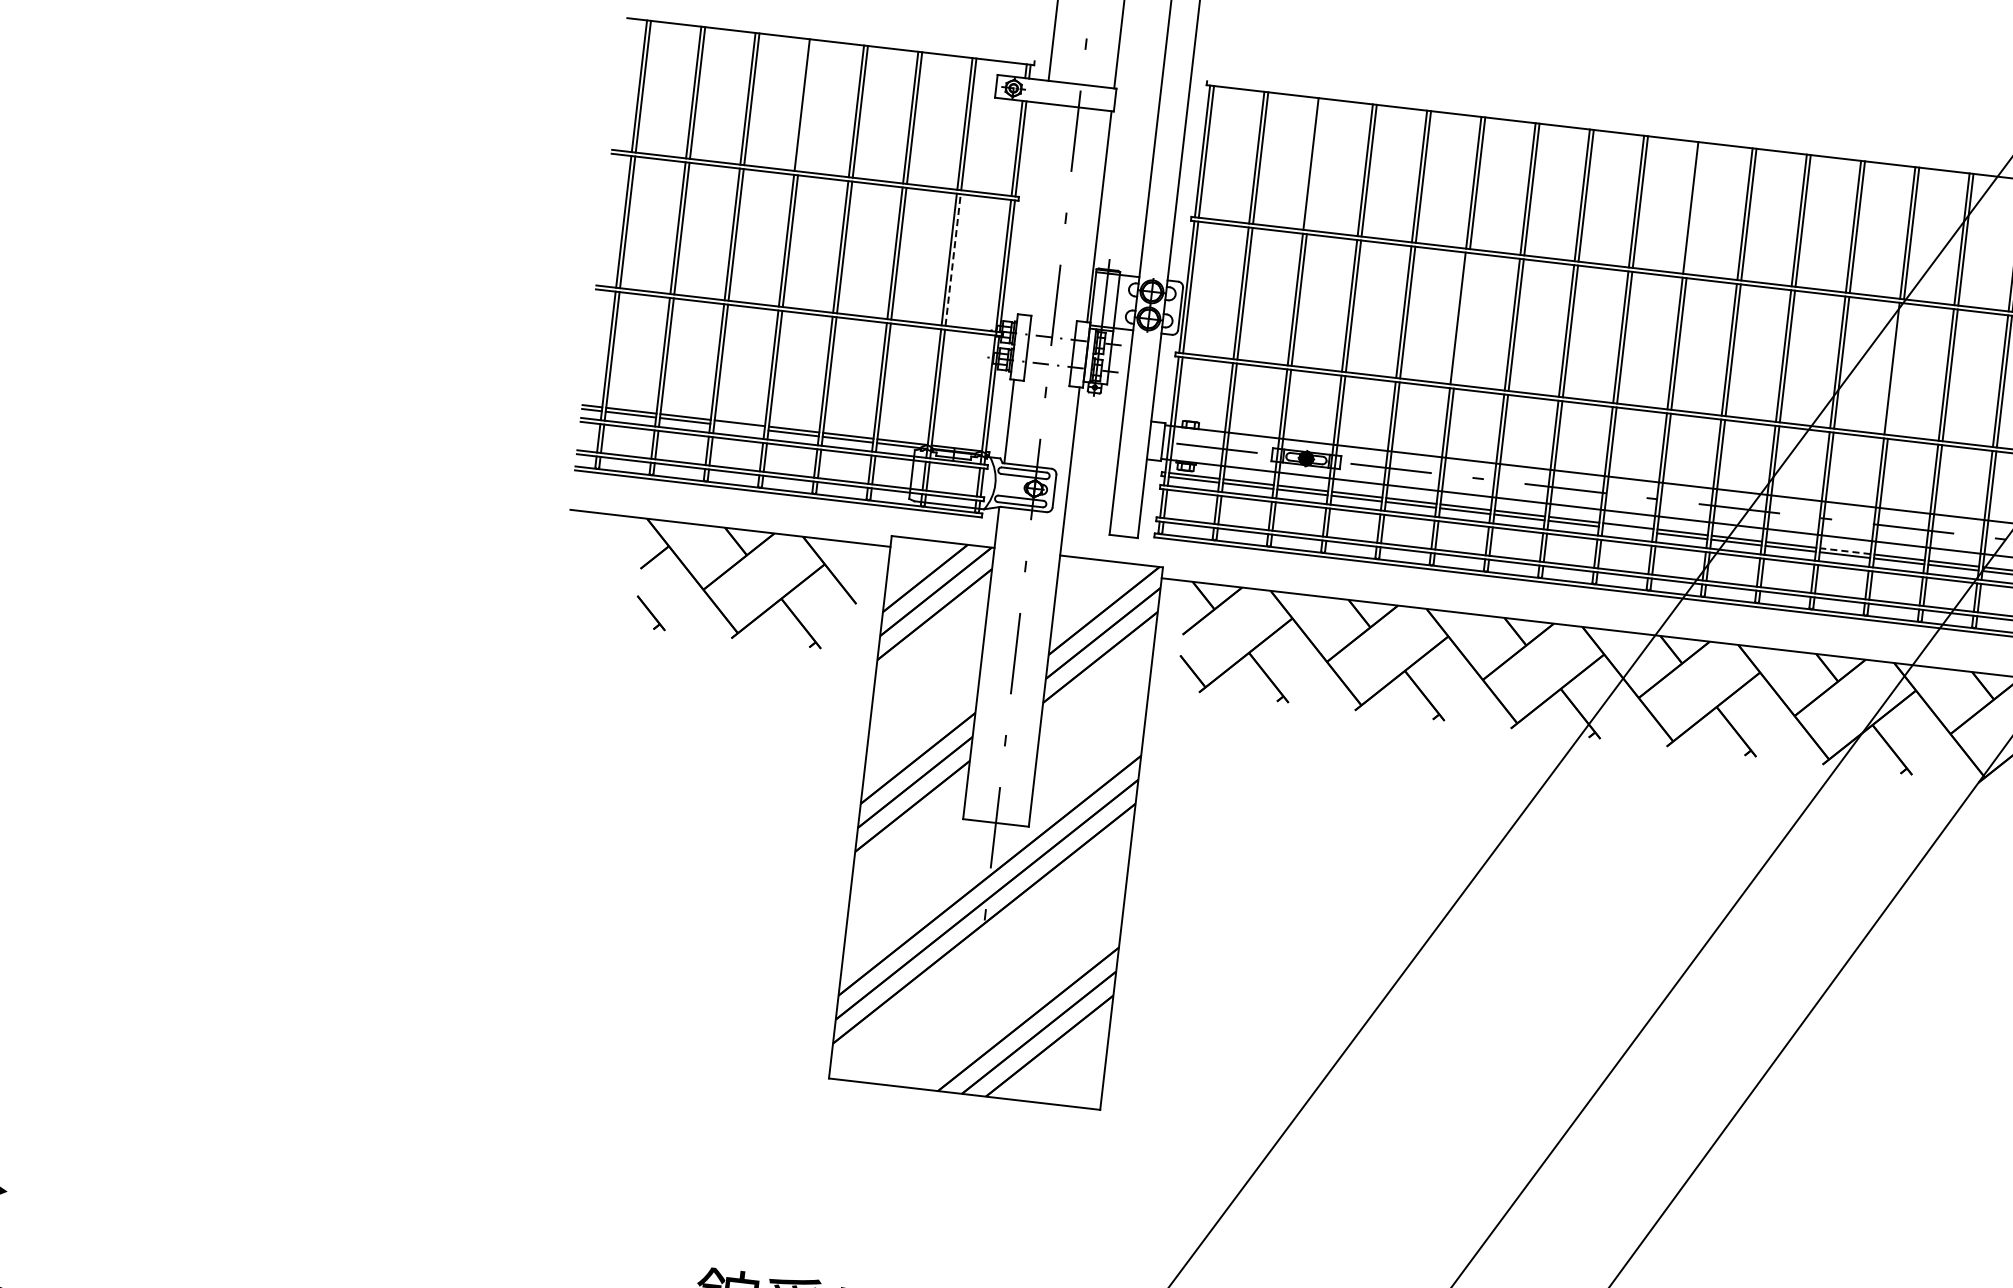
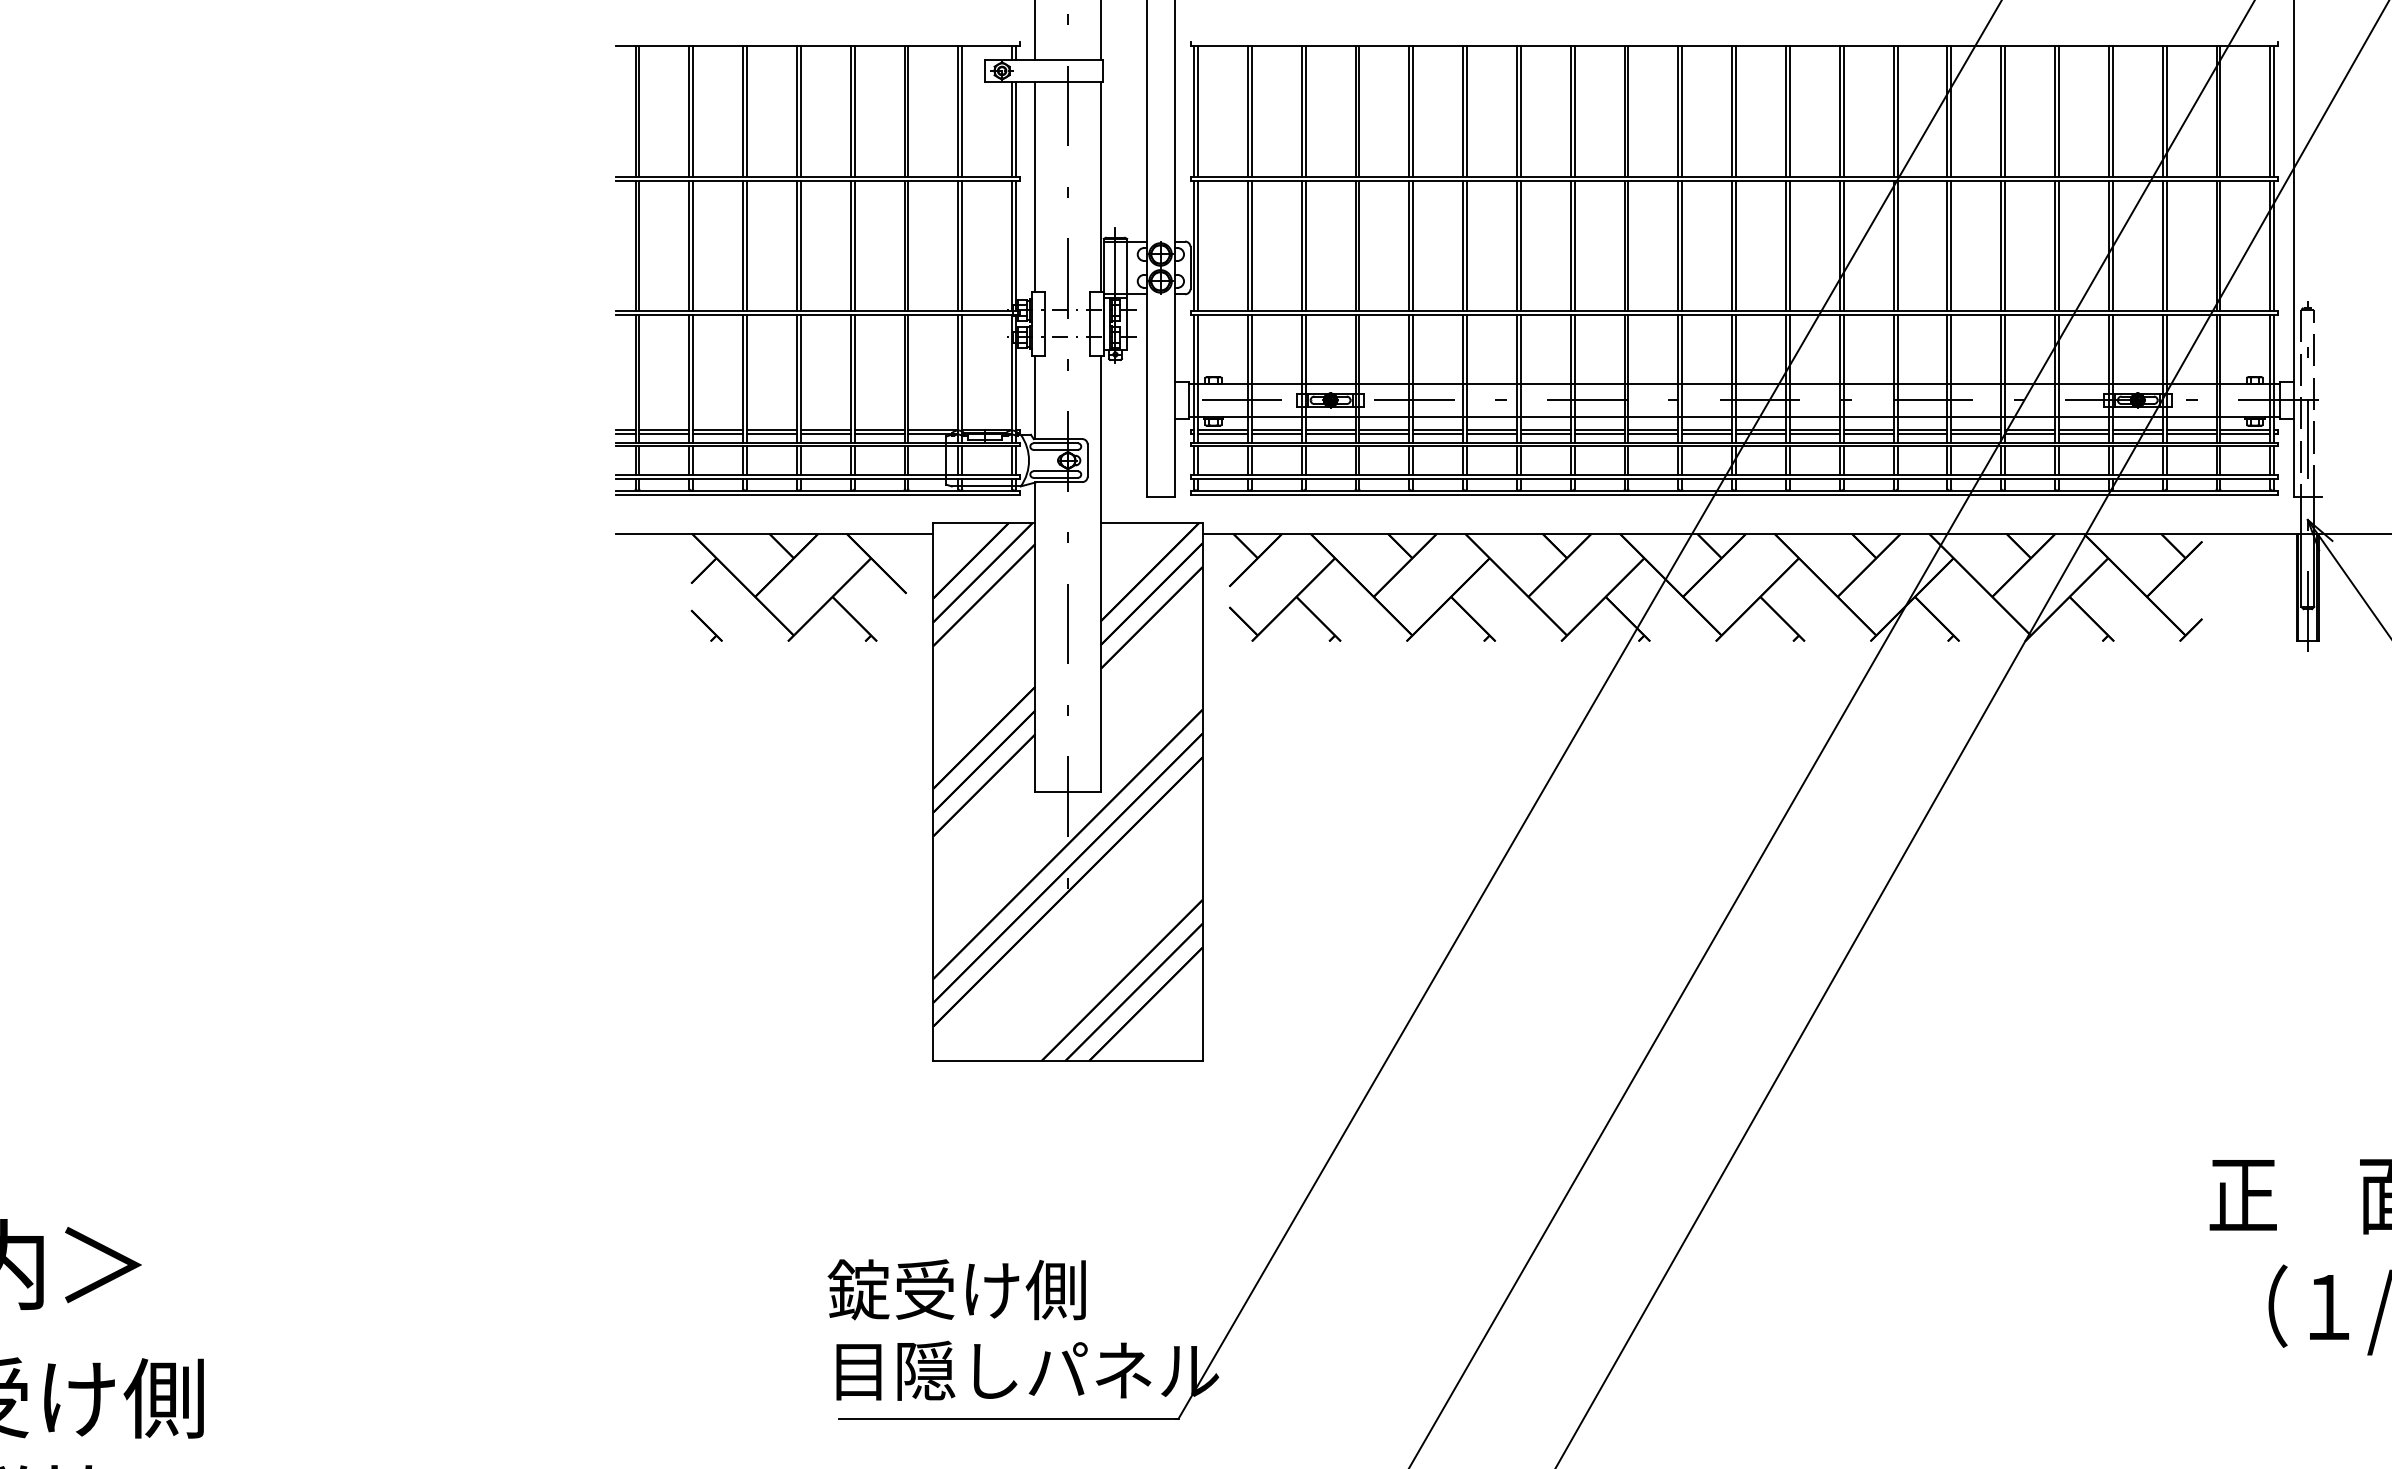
line: (805, 105) -> (800, 111), added
line: (1314, 164) -> (1305, 111), added
line: (1033, 208) -> (1035, 186), added
line: (1694, 208) -> (1682, 111), added
line: (953, 259) -> (962, 245), dashed -> solid
line: (1462, 318) -> (1467, 245), added
line: (1895, 368) -> (1897, 245), added
line: (738, 426) -> (771, 433), added
line: (1628, 529) -> (1653, 433), added
line: (1845, 550) -> (1868, 429), dashed -> solid

